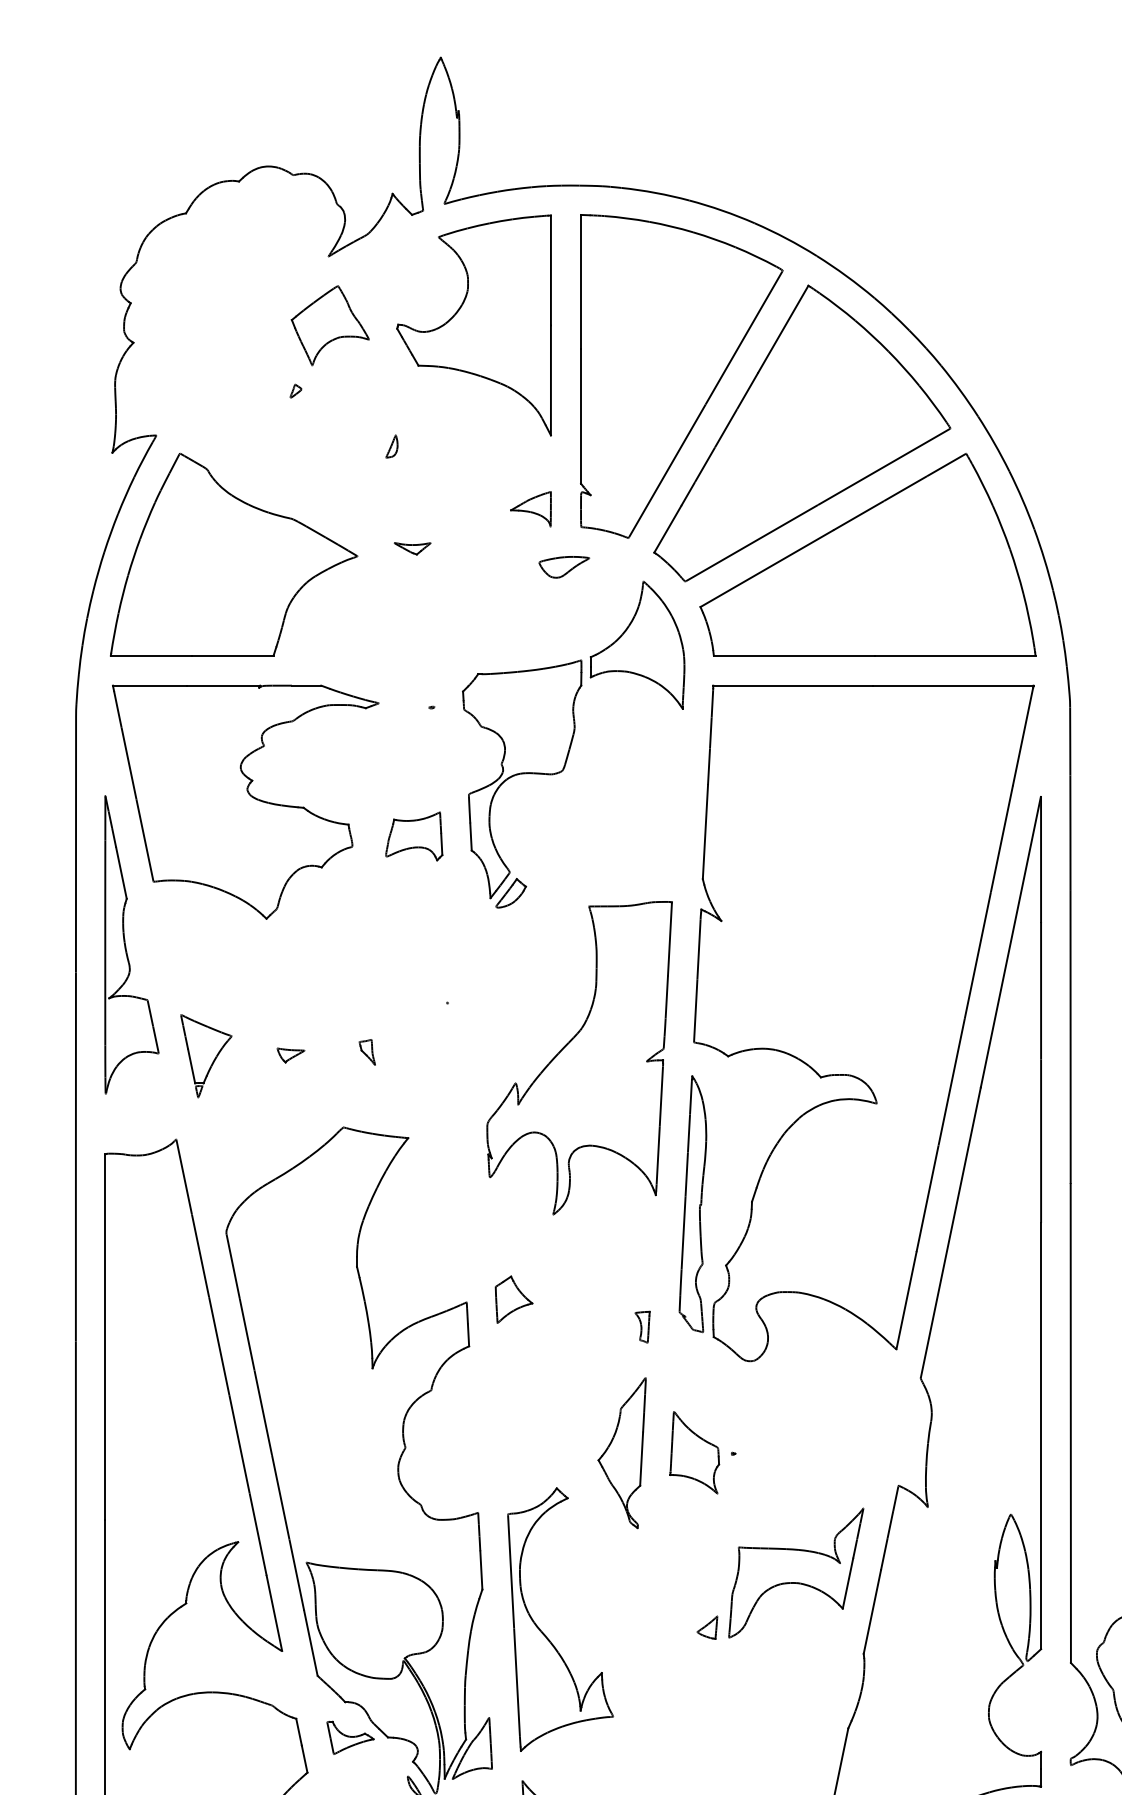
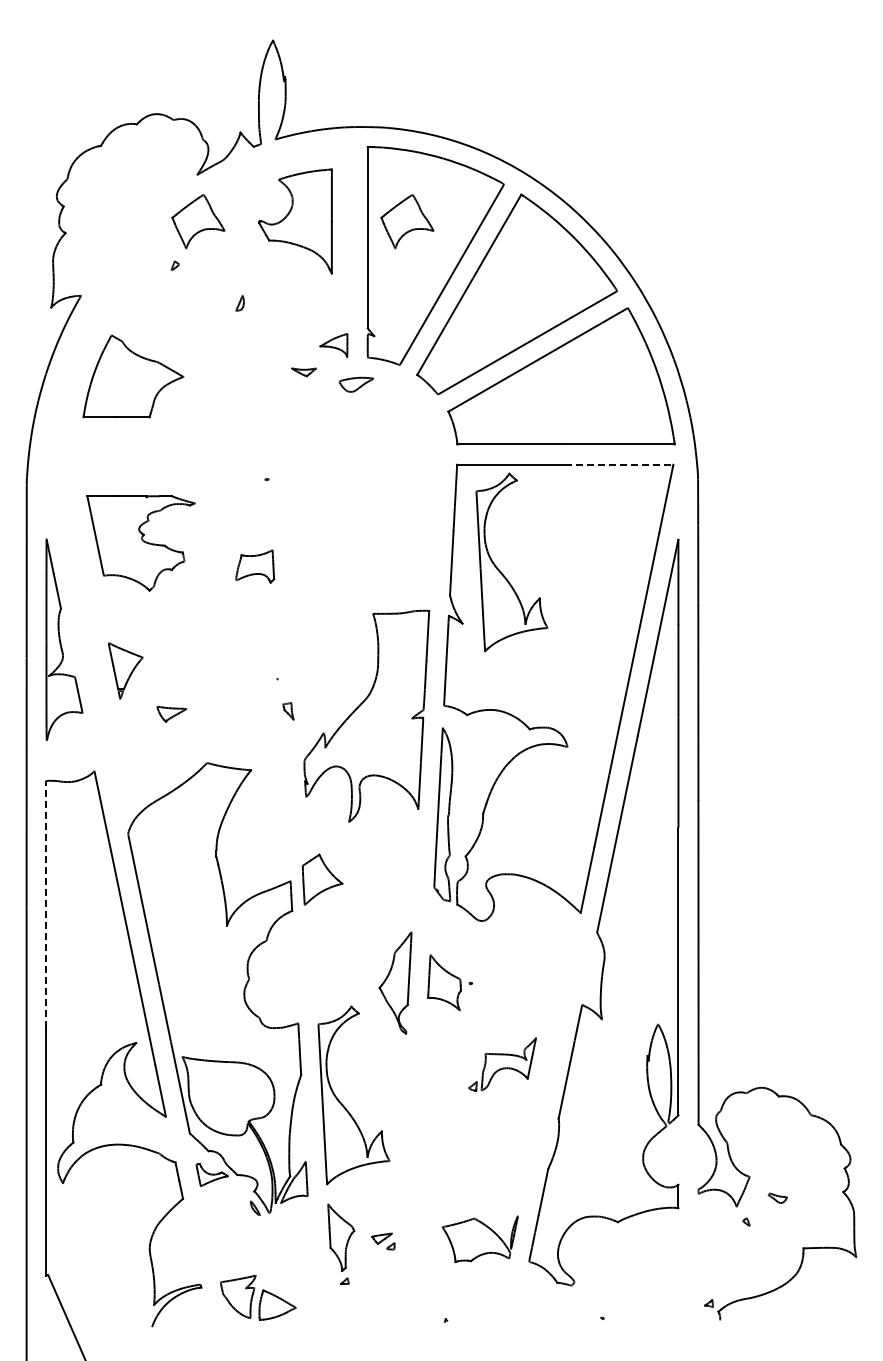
part: (474, 325) -> (295, 221), size x0.7
part: (639, 325) -> (407, 221), added
part: (411, 549) -> (303, 372), moved
part: (234, 554) -> (133, 376), size x0.6
line: (953, 685) -> (619, 464), solid -> dashed
part: (573, 744) -> (362, 504), removed
part: (244, 802) -> (140, 543), size x0.6
part: (779, 843) -> (501, 571), added
part: (367, 1052) -> (288, 711), moved
part: (205, 1055) -> (125, 670), moved
part: (290, 1055) -> (171, 714), size x1.6
part: (513, 1298) -> (322, 878), size x1.6
part: (642, 1326) -> (409, 897), removed
line: (105, 1336) -> (46, 904), solid -> dashed
part: (780, 1573) -> (502, 1064), size x0.6

